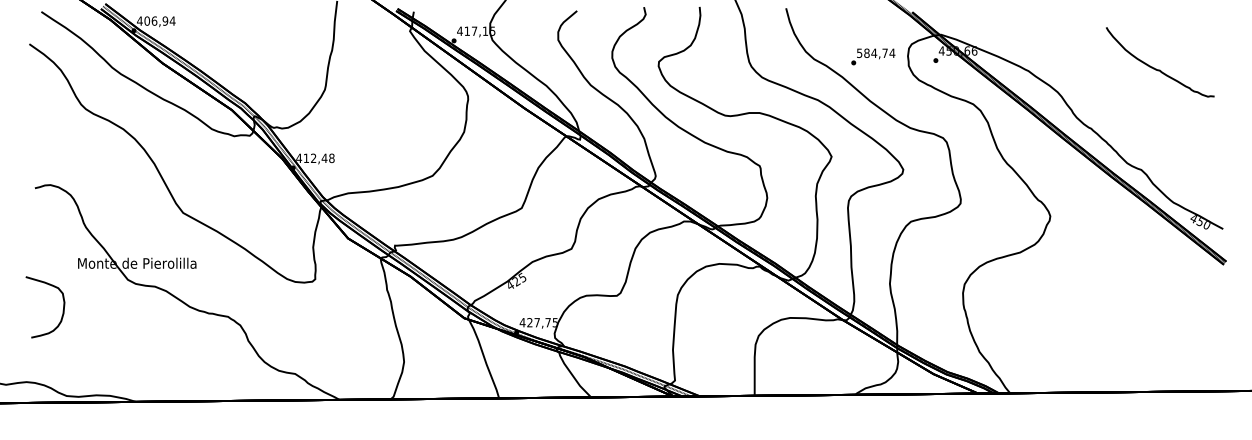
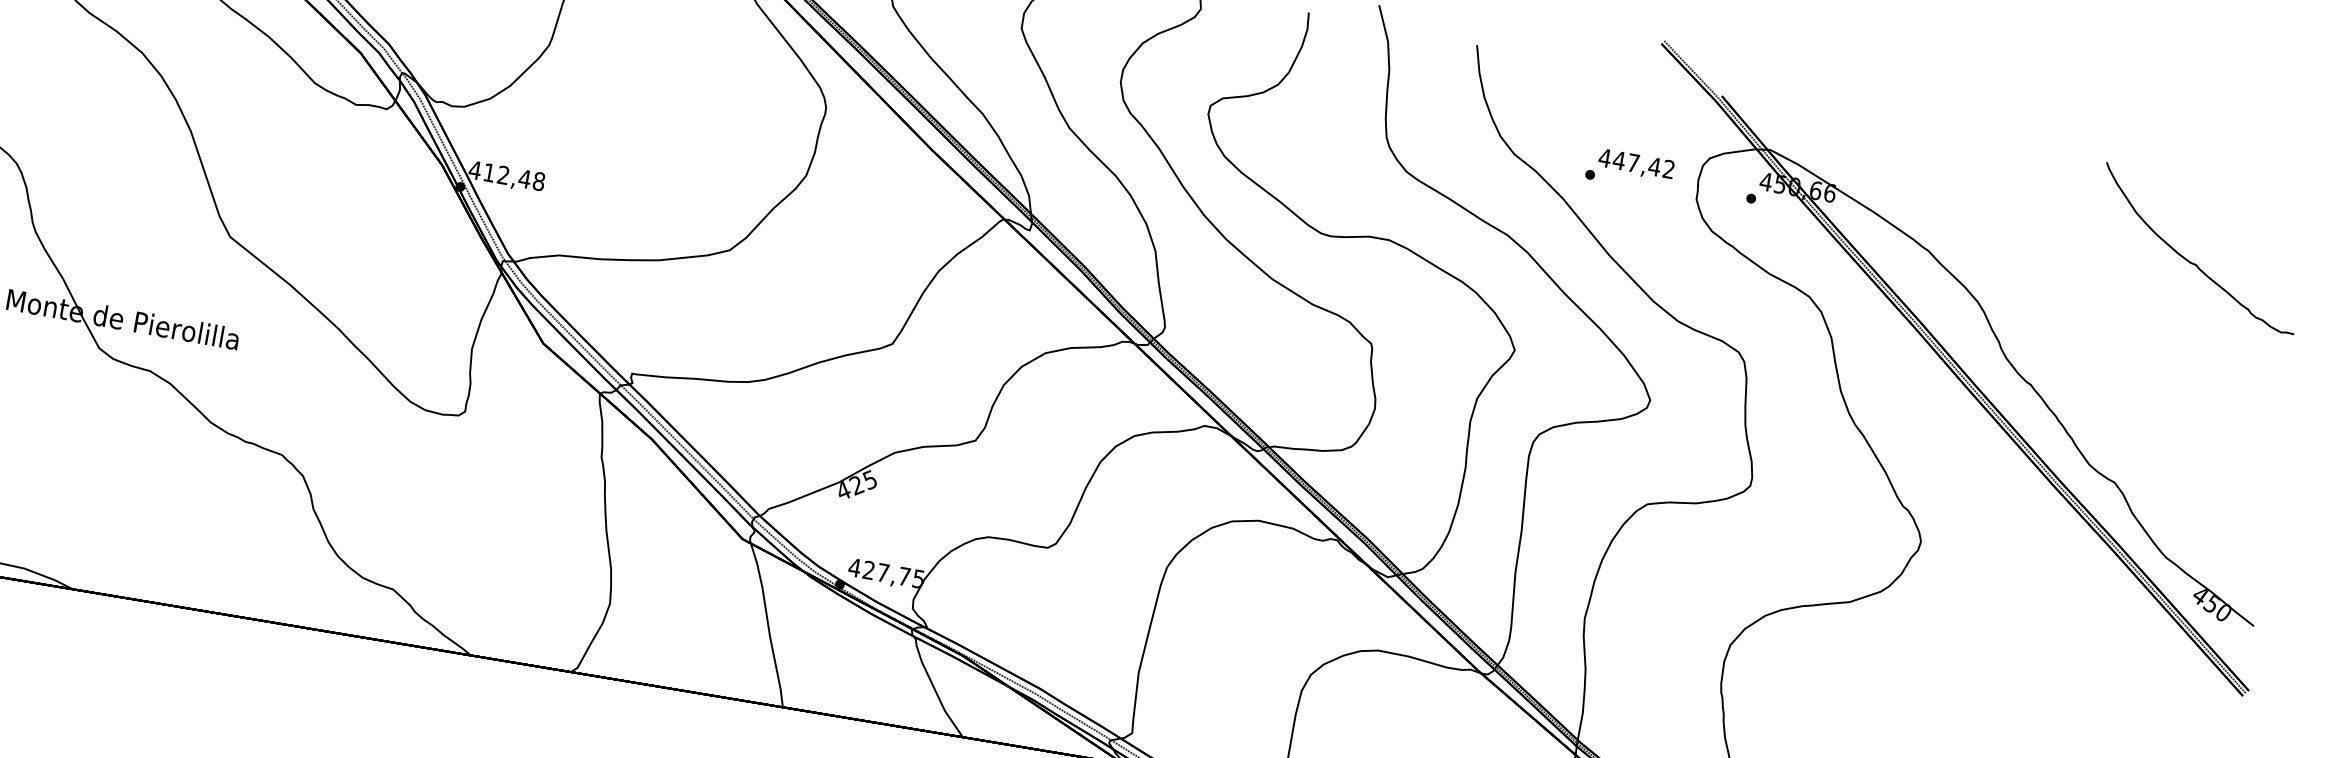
text: (875, 53) -> (1635, 163), 584,74 -> 447,42
curve: (1159, 69) -> (2195, 262), moved

